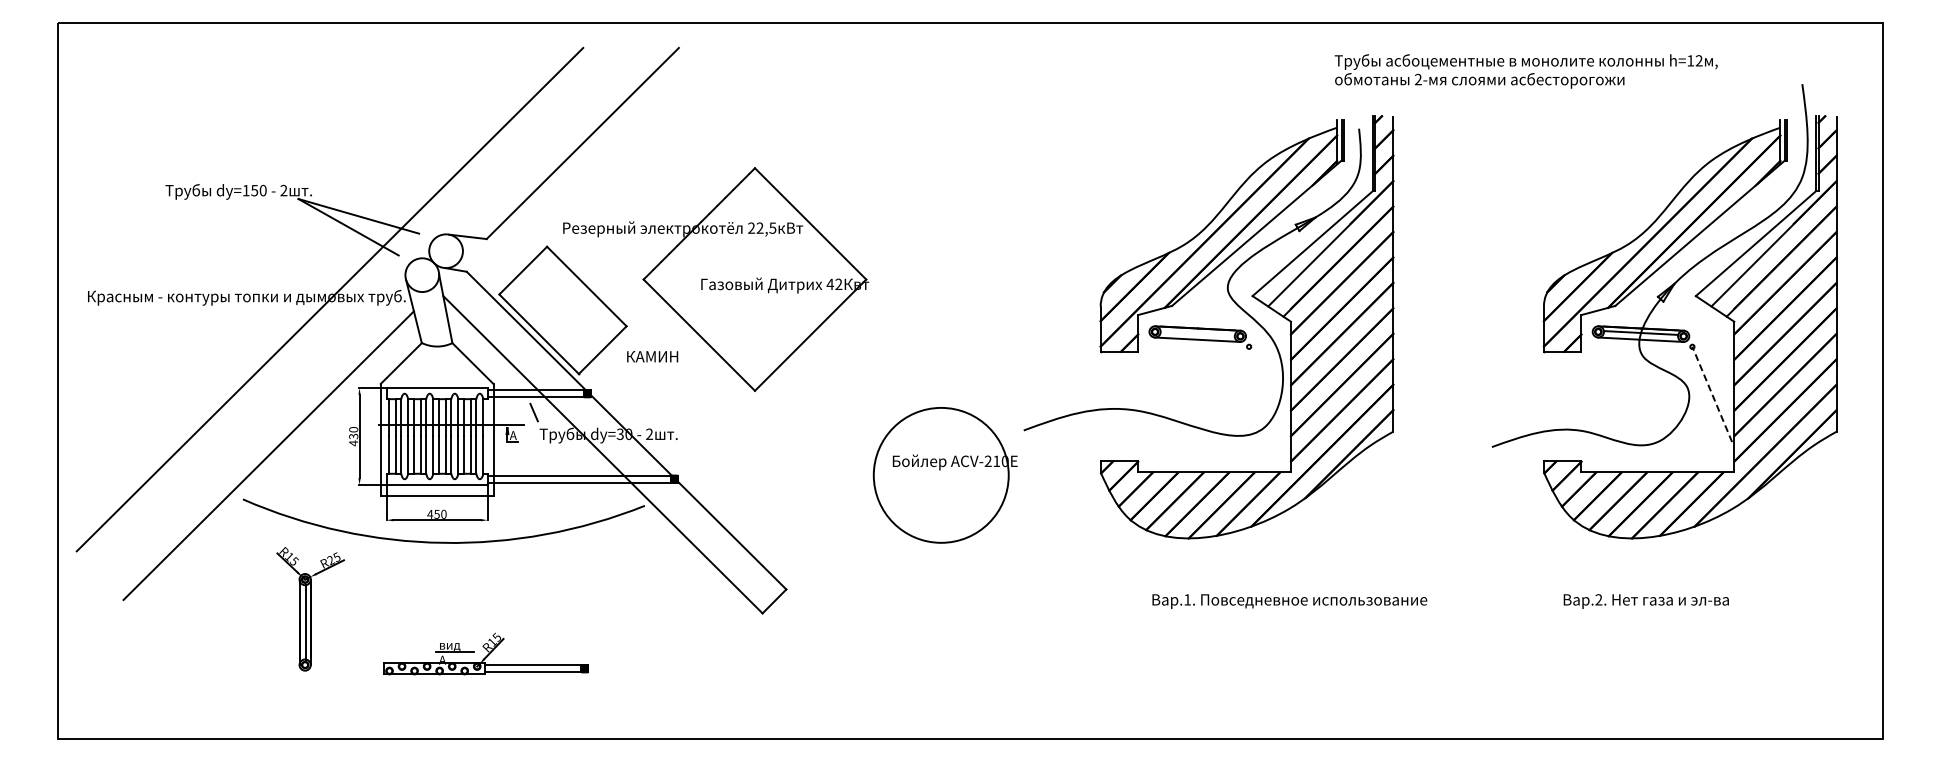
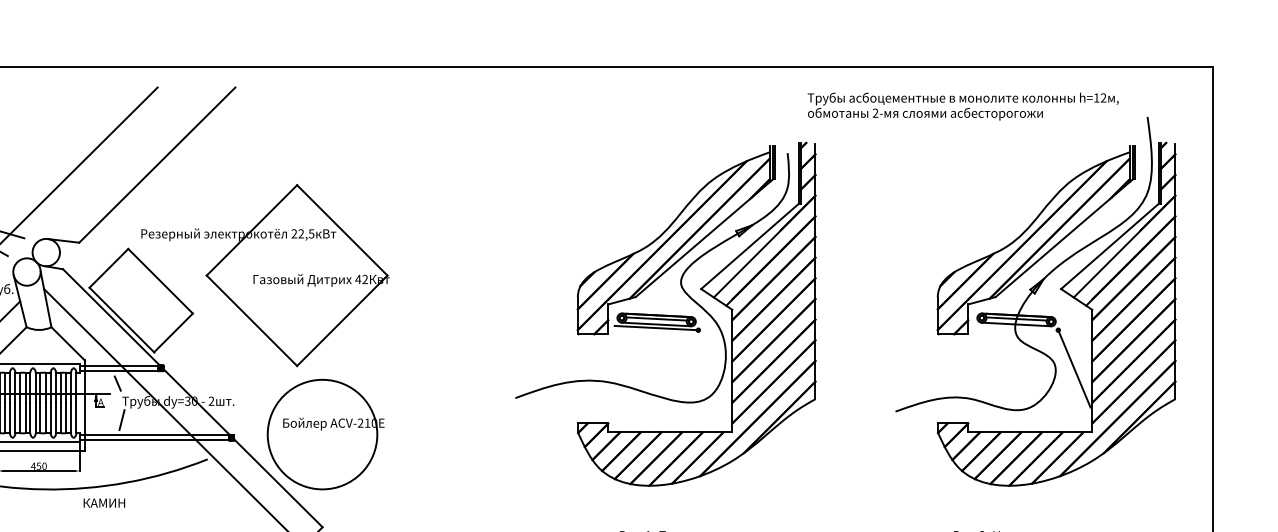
text: (1525, 71) -> (962, 106), moved
line: (1197, 332) -> (656, 318), added
line: (1197, 343) -> (656, 327), added
text: (652, 356) -> (104, 502), moved
line: (1712, 394) -> (1074, 368), dashed -> solid
line: (539, 457) -> (122, 420), added
part: (944, 475) -> (325, 434), moved

